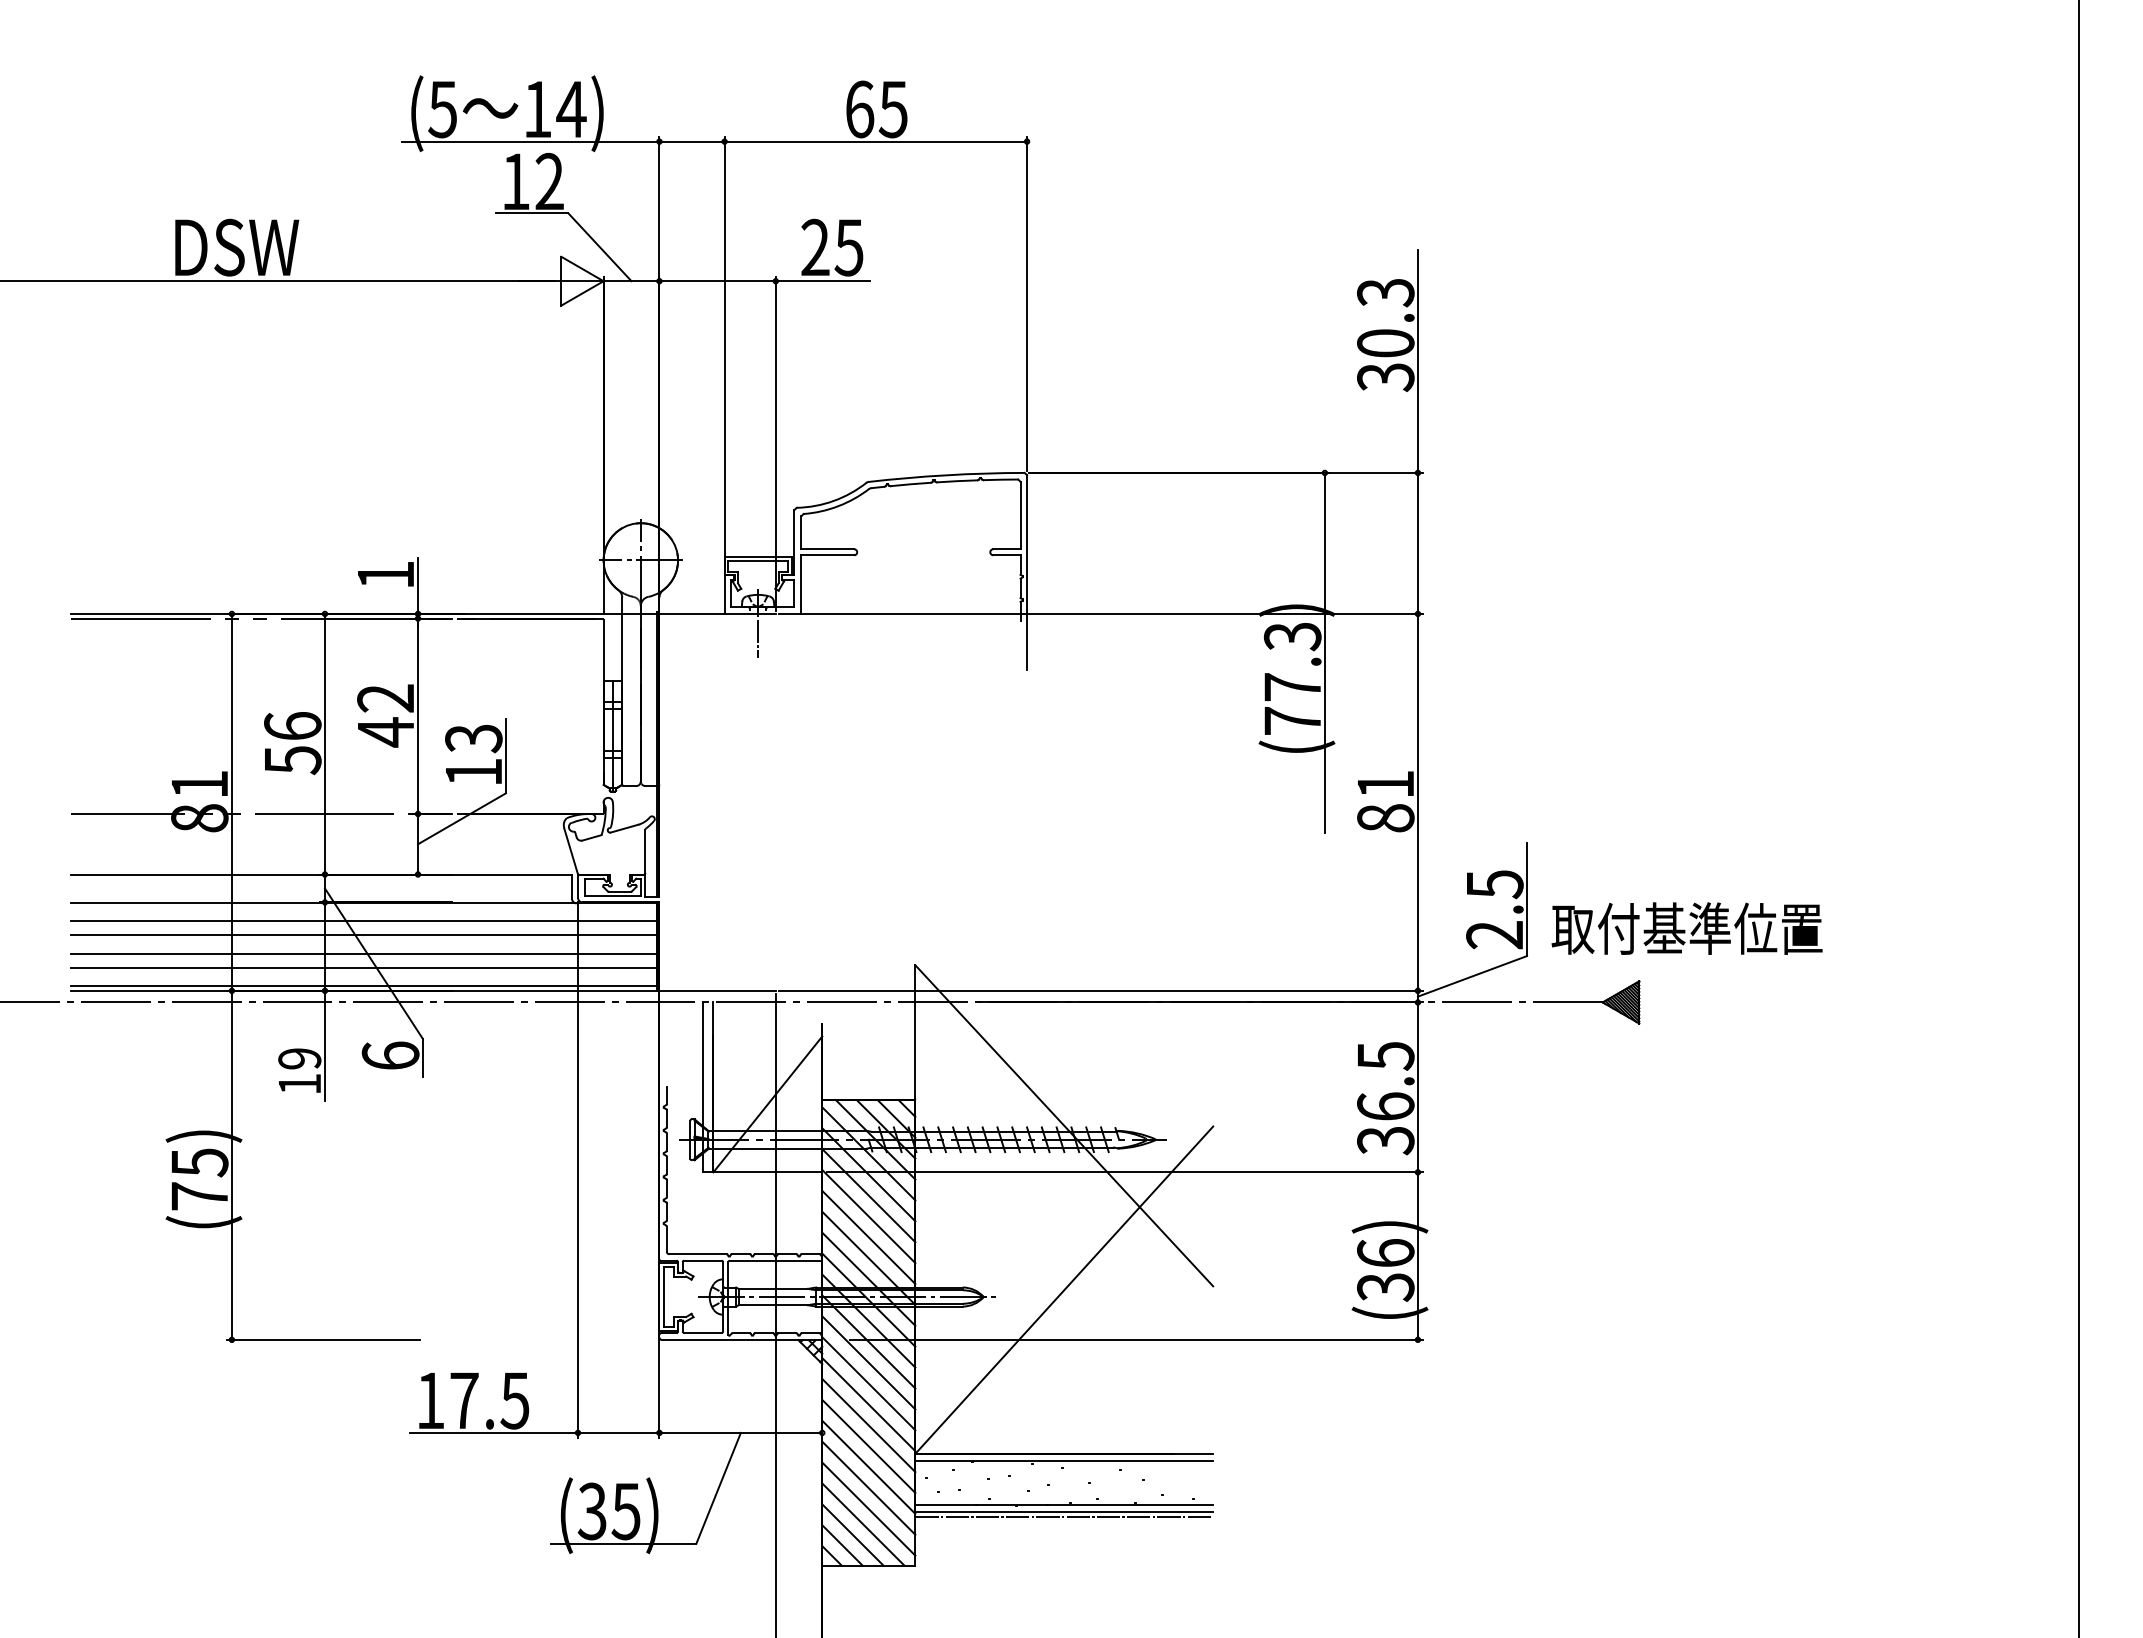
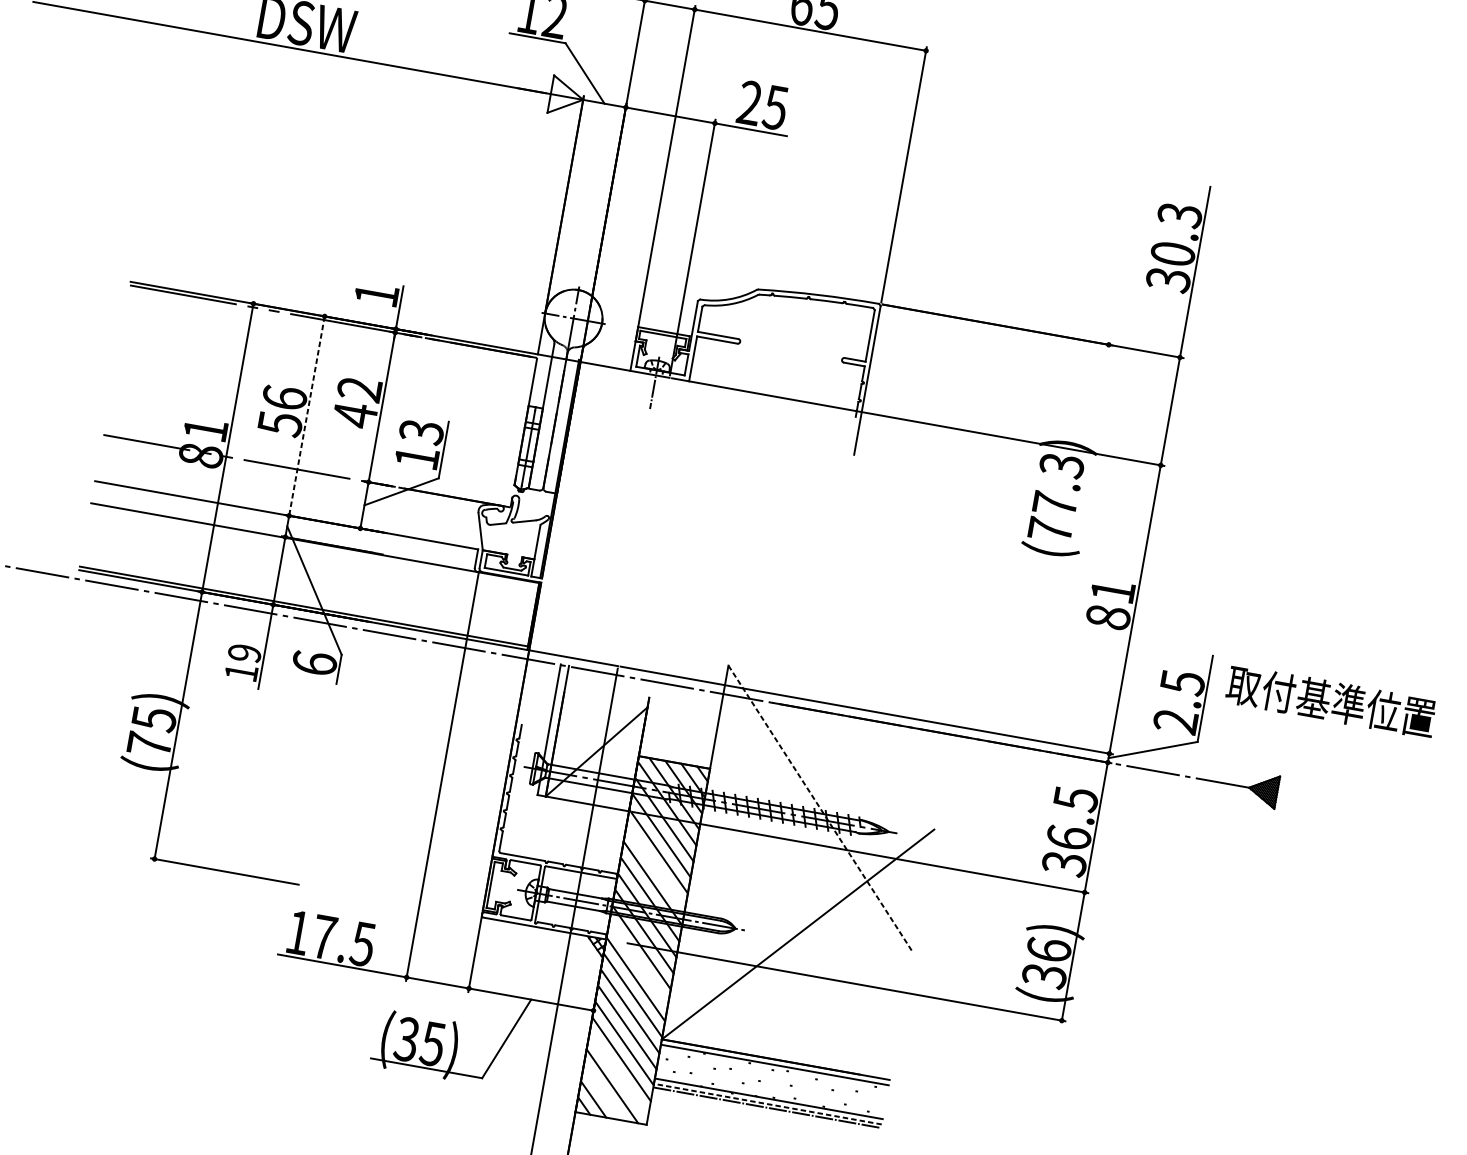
line: (1324, 652) -> (1084, 482), removed
line: (324, 744) -> (306, 416), solid -> dashed
line: (364, 921) -> (313, 557), removed
text: (1686, 928) -> (1330, 701), moved
line: (364, 935) -> (311, 567), removed
line: (364, 953) -> (308, 581), removed
line: (364, 967) -> (306, 592), removed
line: (1064, 1125) -> (820, 808), solid -> dashed
line: (868, 1237) -> (655, 867), removed
line: (868, 1362) -> (638, 963), removed
line: (868, 1508) -> (618, 1074), removed
line: (1064, 1512) -> (767, 1104), solid -> dashed
line: (852, 1534) -> (602, 1092), removed

